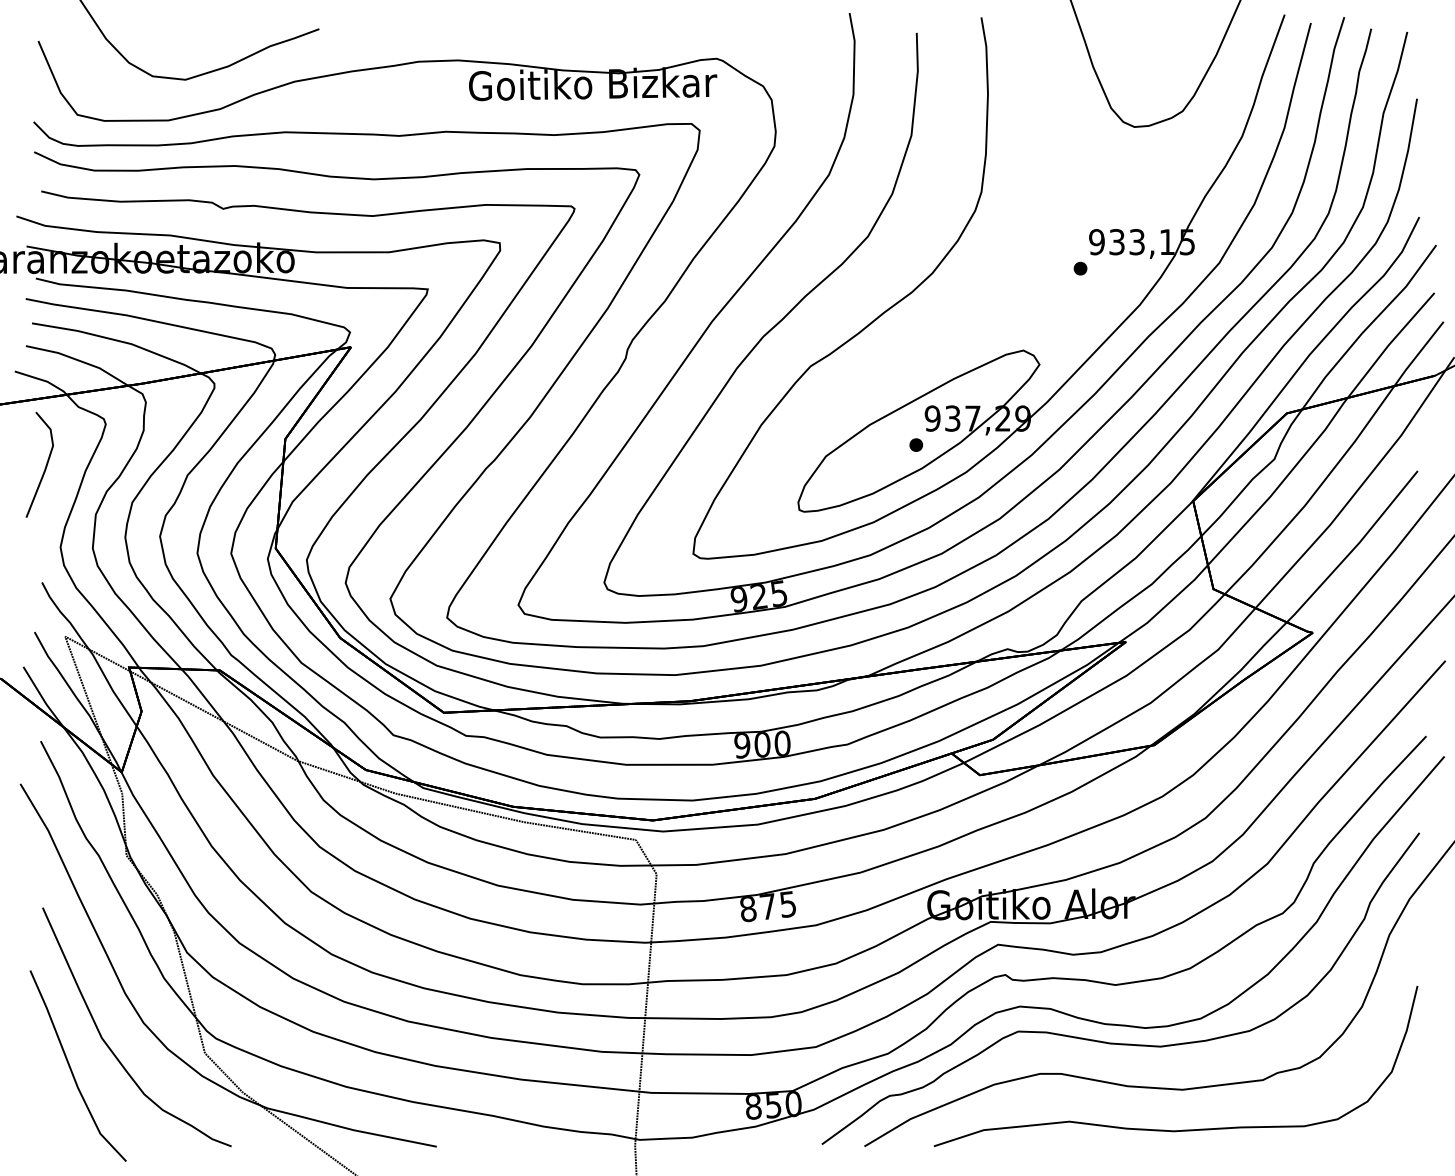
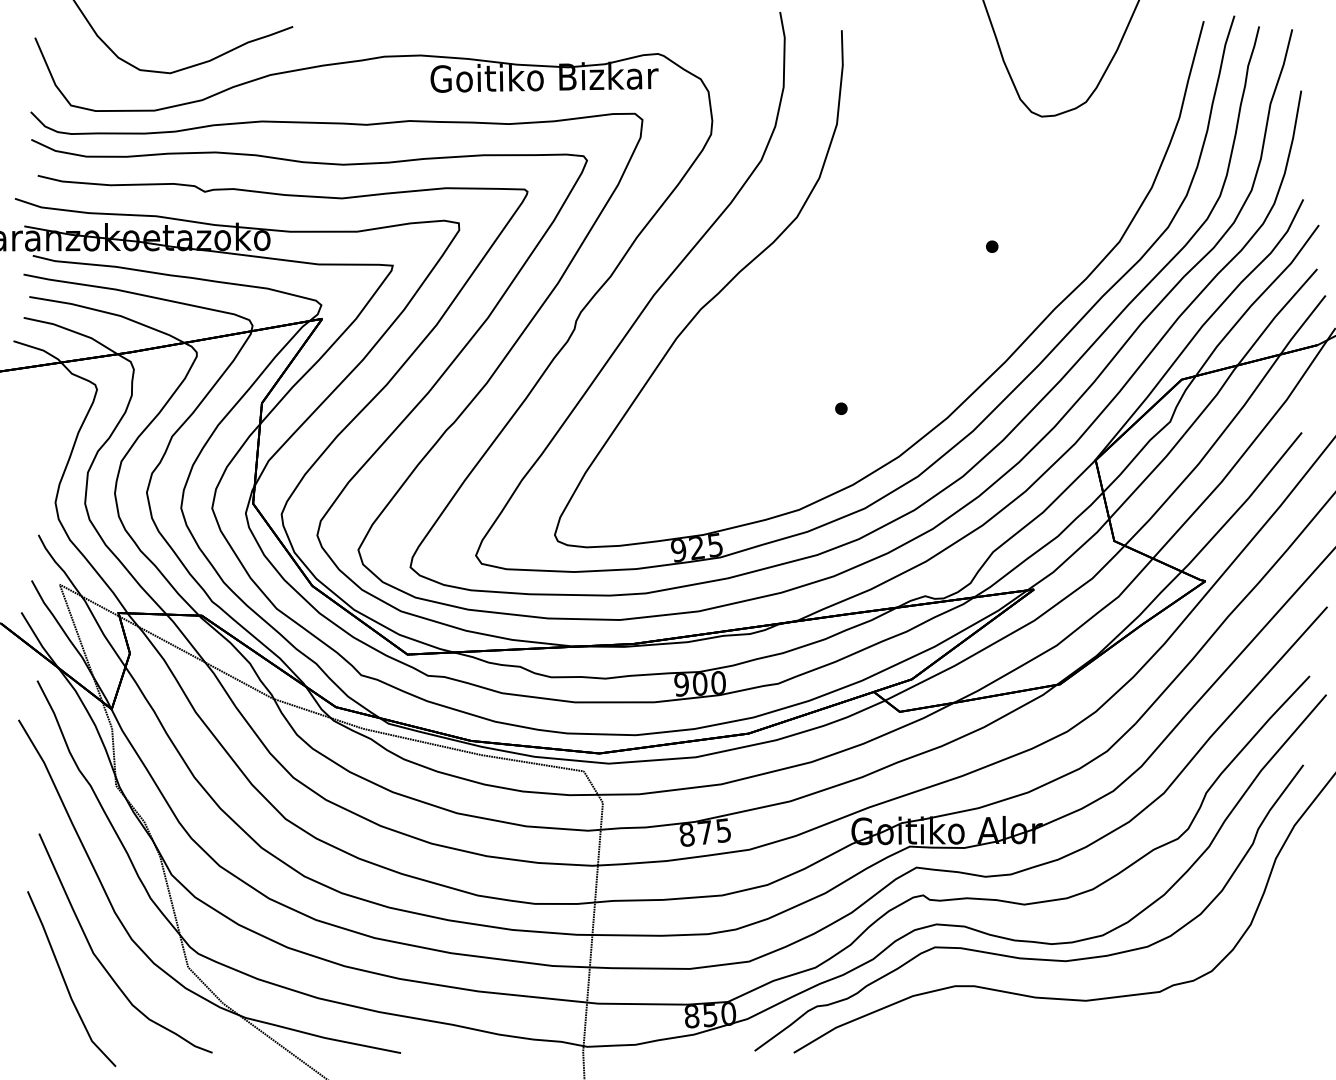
part: (949, 254) -> (871, 233), removed
line: (45, 465) -> (41, 427), removed
curve: (1176, 1129) -> (1080, 1037), removed

